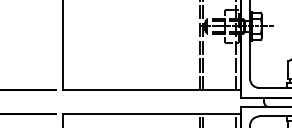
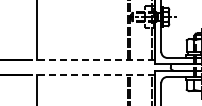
line: (151, 90) -> (95, 59), solid -> dashed
line: (151, 114) -> (95, 75), solid -> dashed

